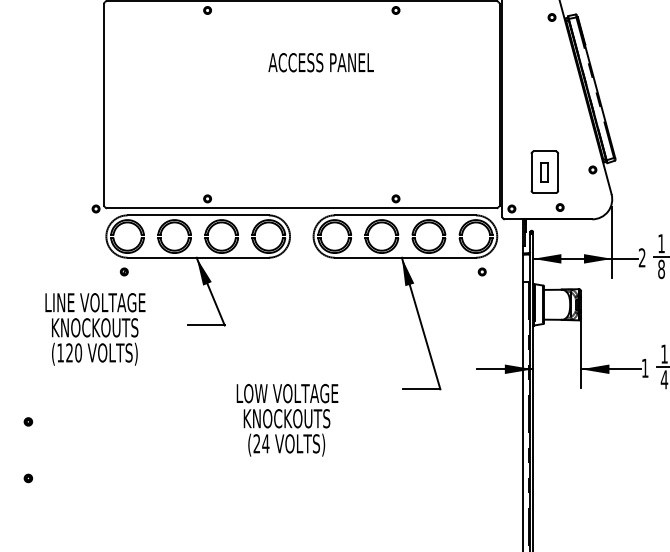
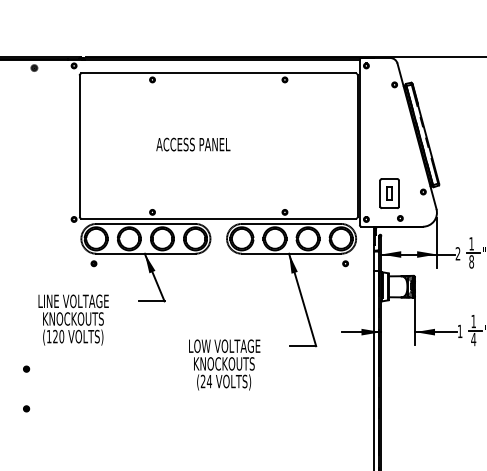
text: (321, 62) -> (193, 144), moved
text: (95, 328) -> (73, 319), moved
text: (287, 419) -> (224, 364), moved

